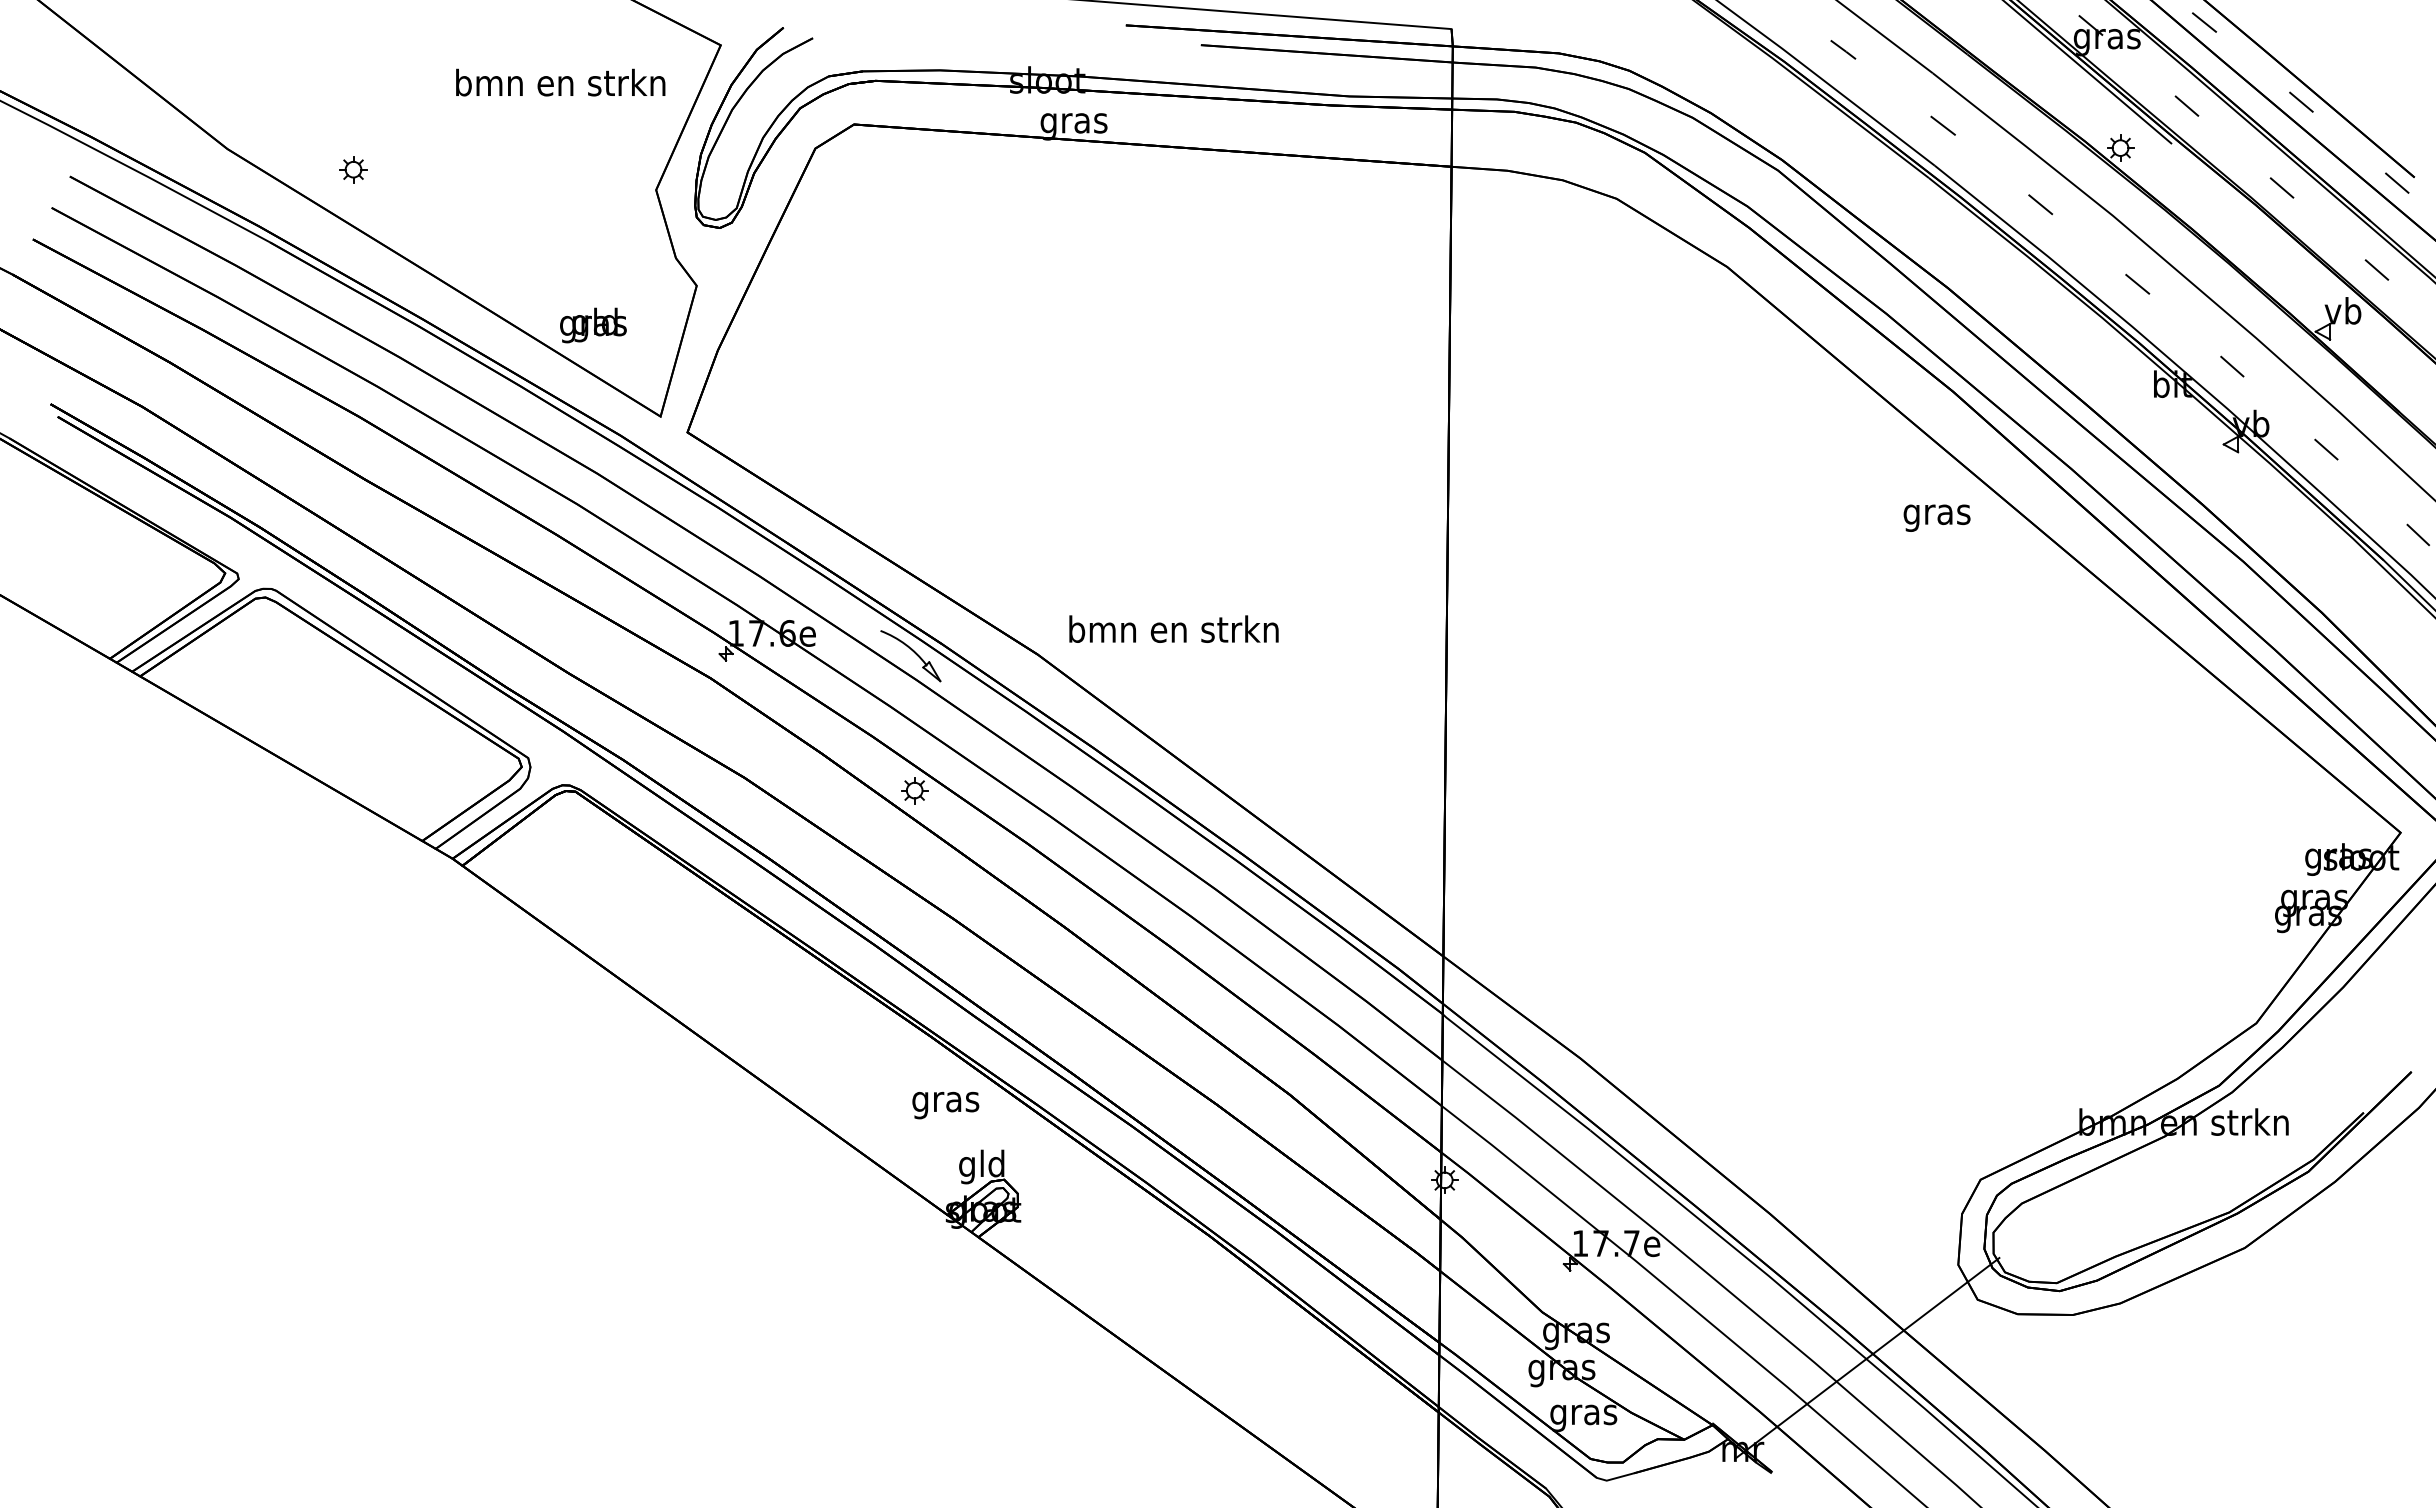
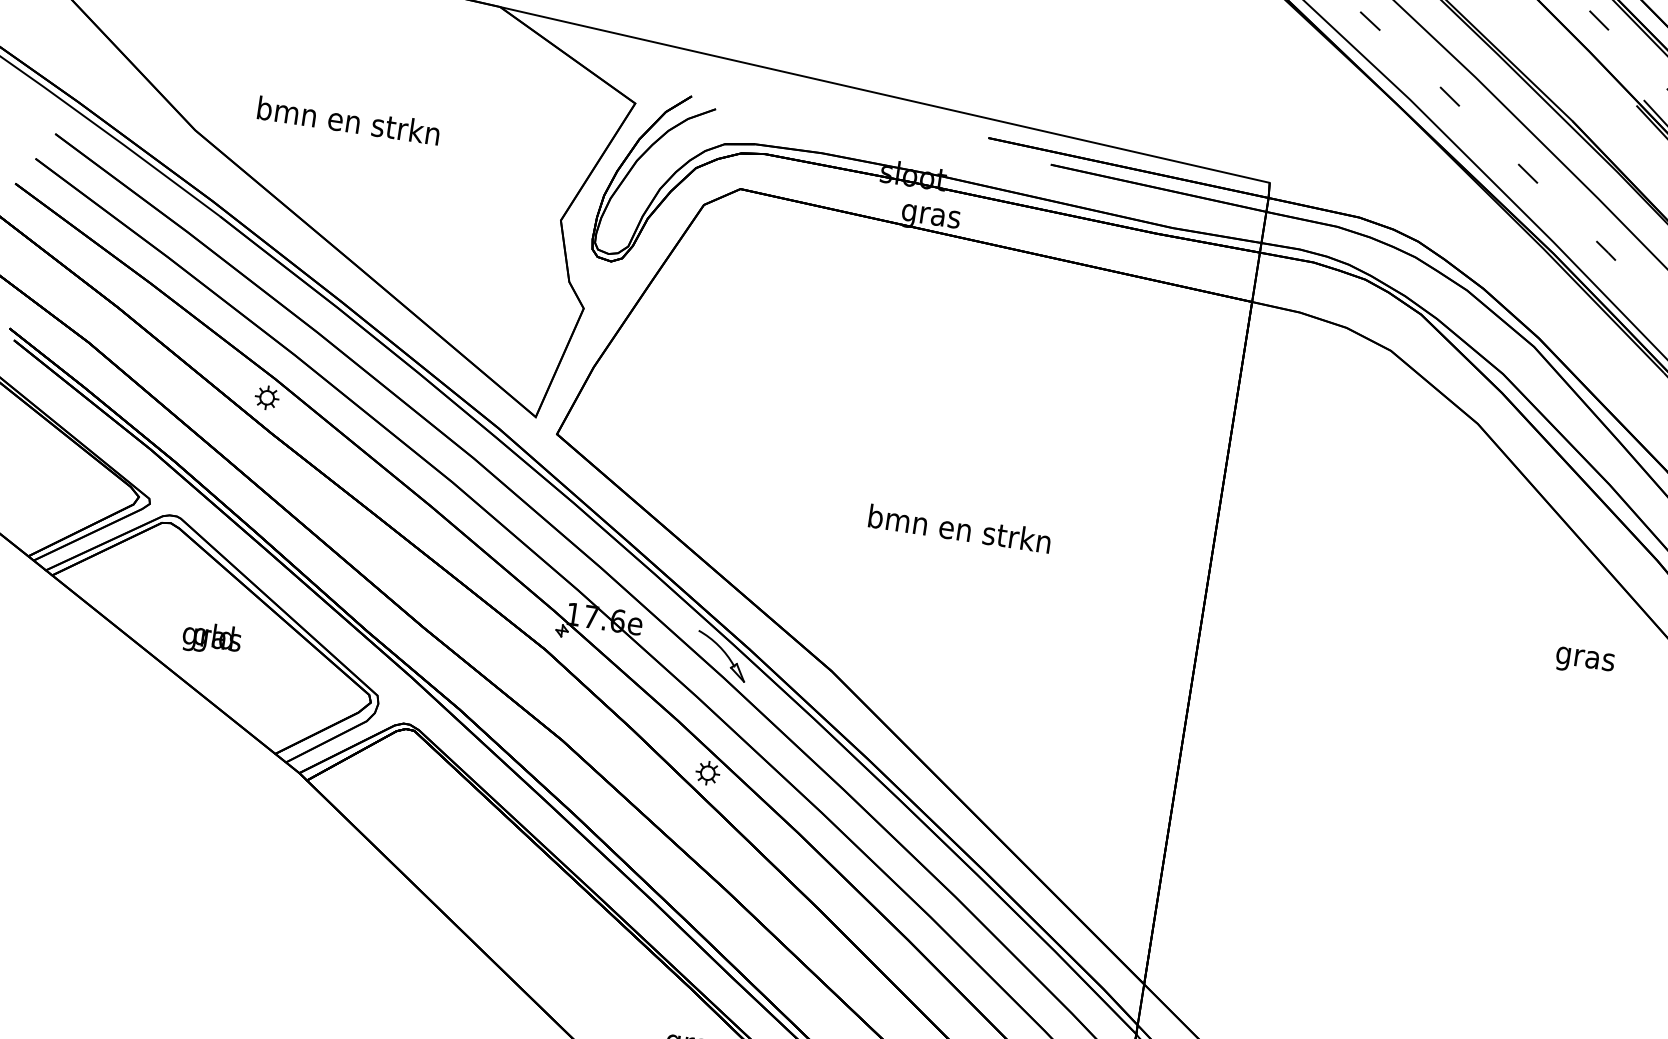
text: (560, 82) -> (348, 120), moved
part: (353, 169) -> (267, 397), moved
text: (593, 325) -> (212, 638), moved
text: (1936, 517) -> (1584, 661), moved
text: (1173, 628) -> (959, 528), moved

